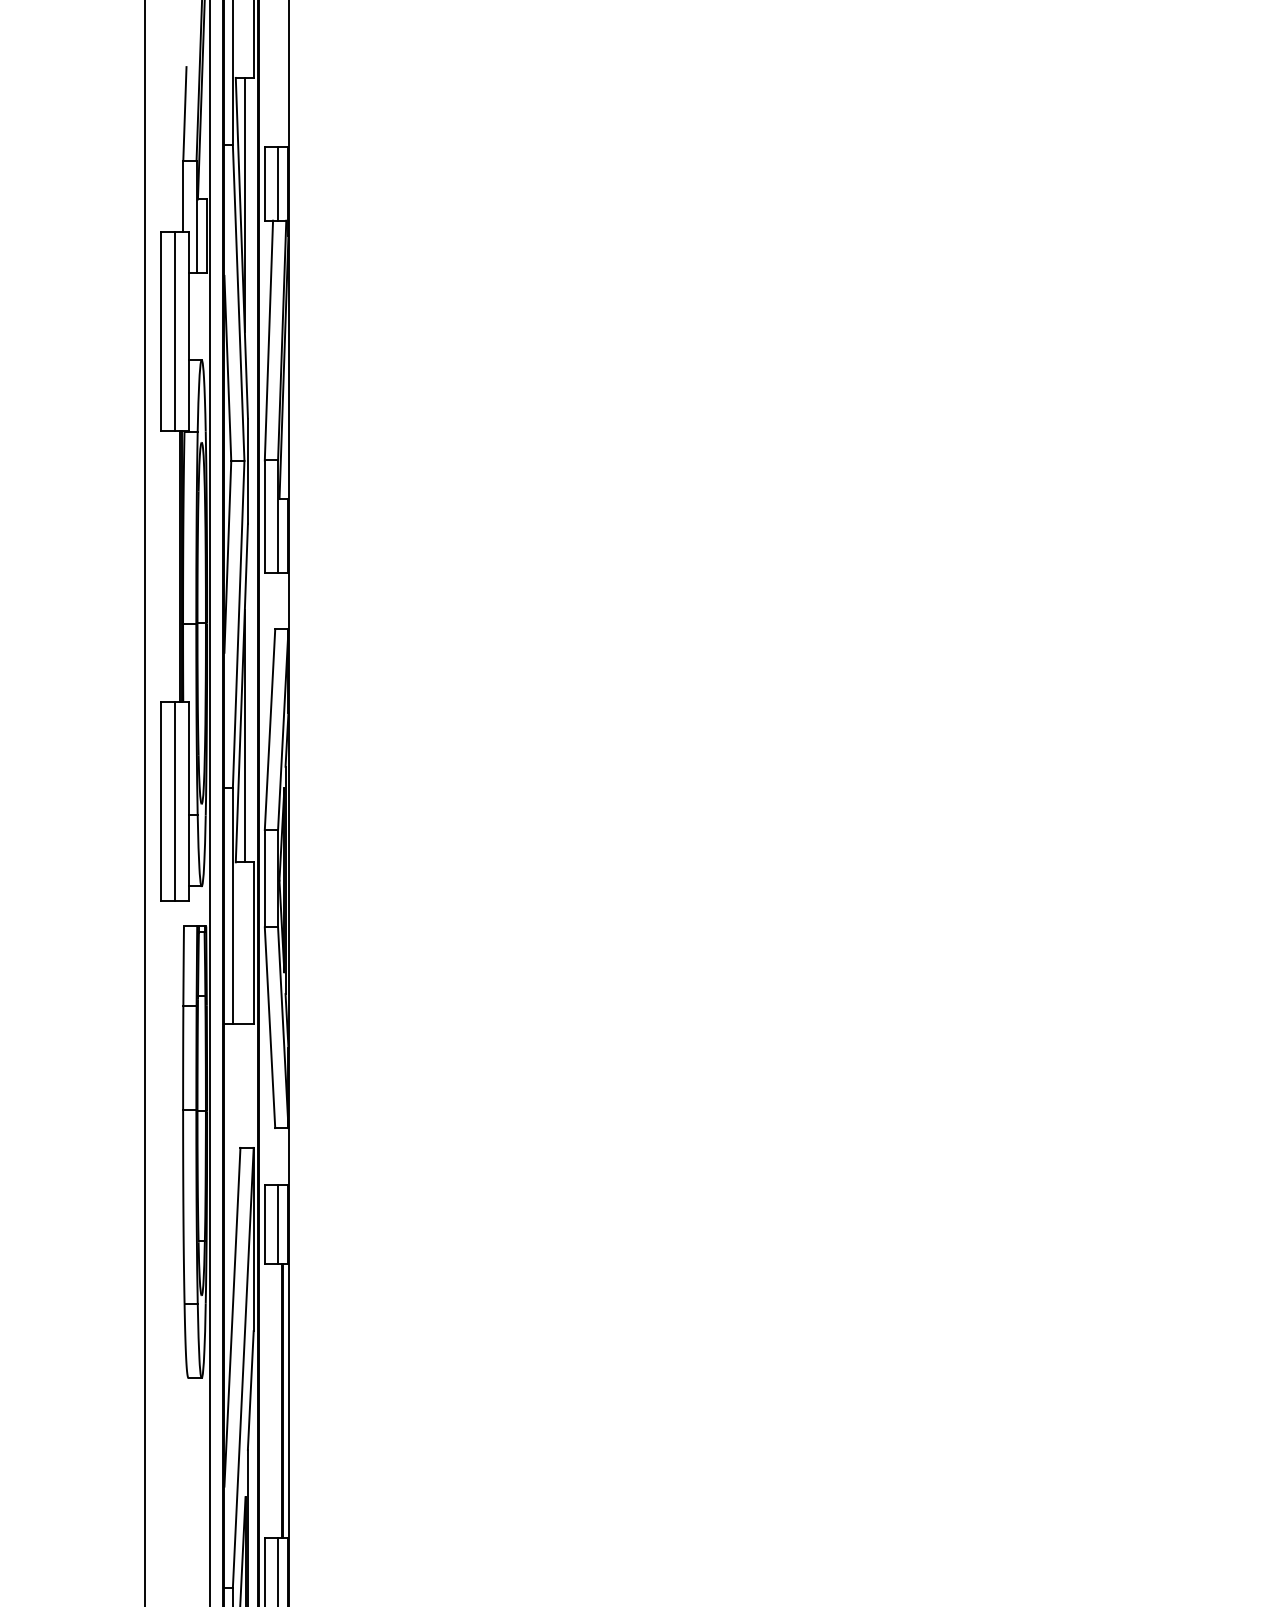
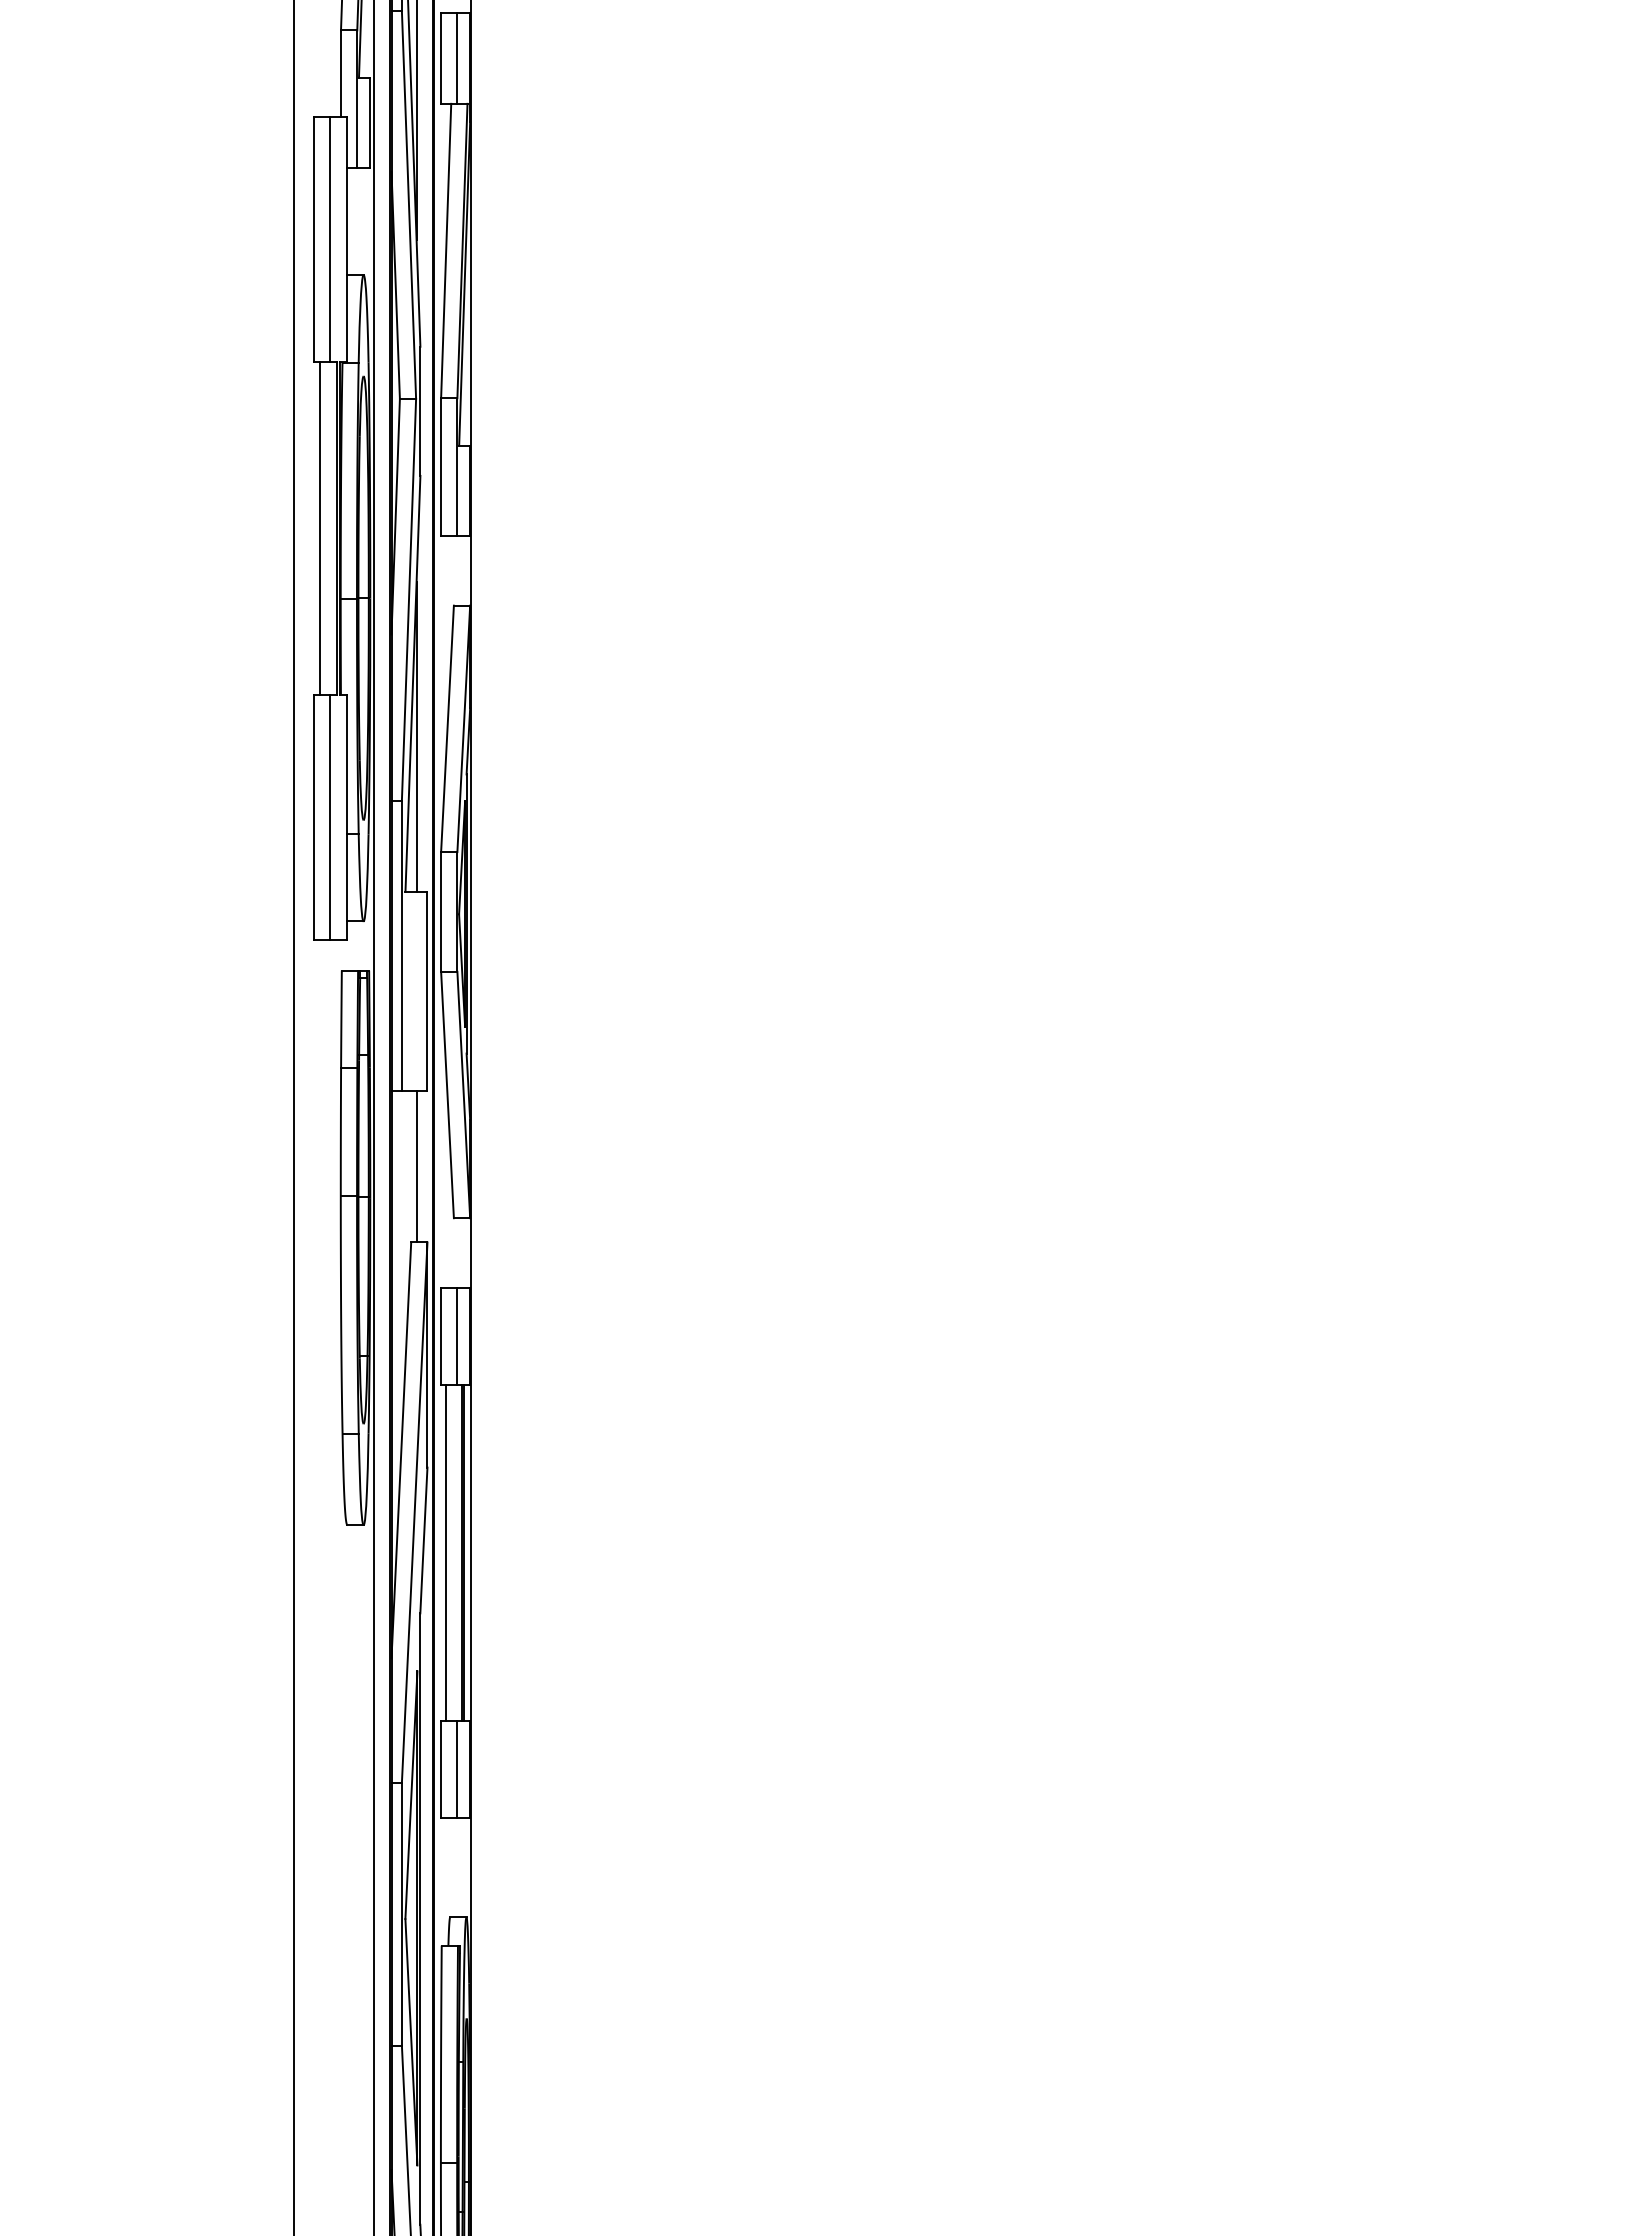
line: (166, 566) -> (320, 528), added
line: (244, 1086) -> (416, 1166), added
line: (269, 1400) -> (446, 1552), added

